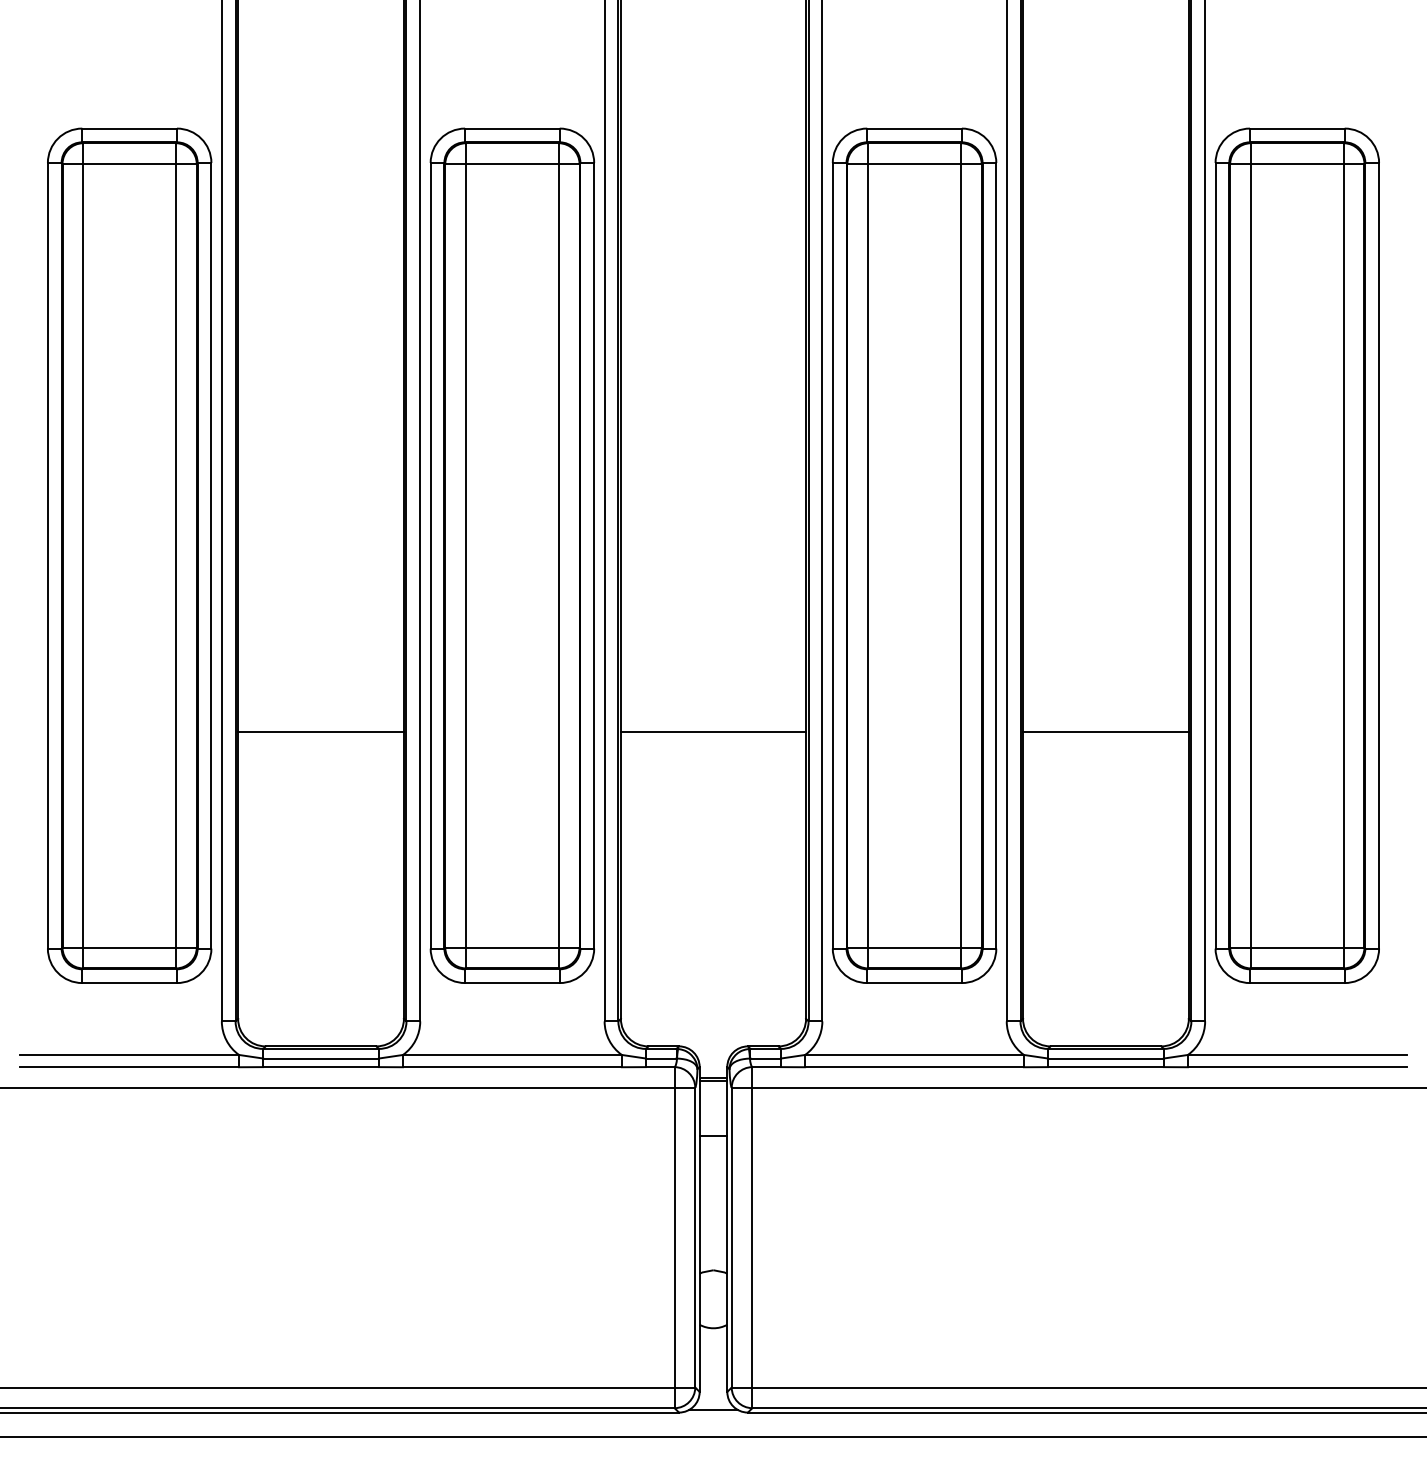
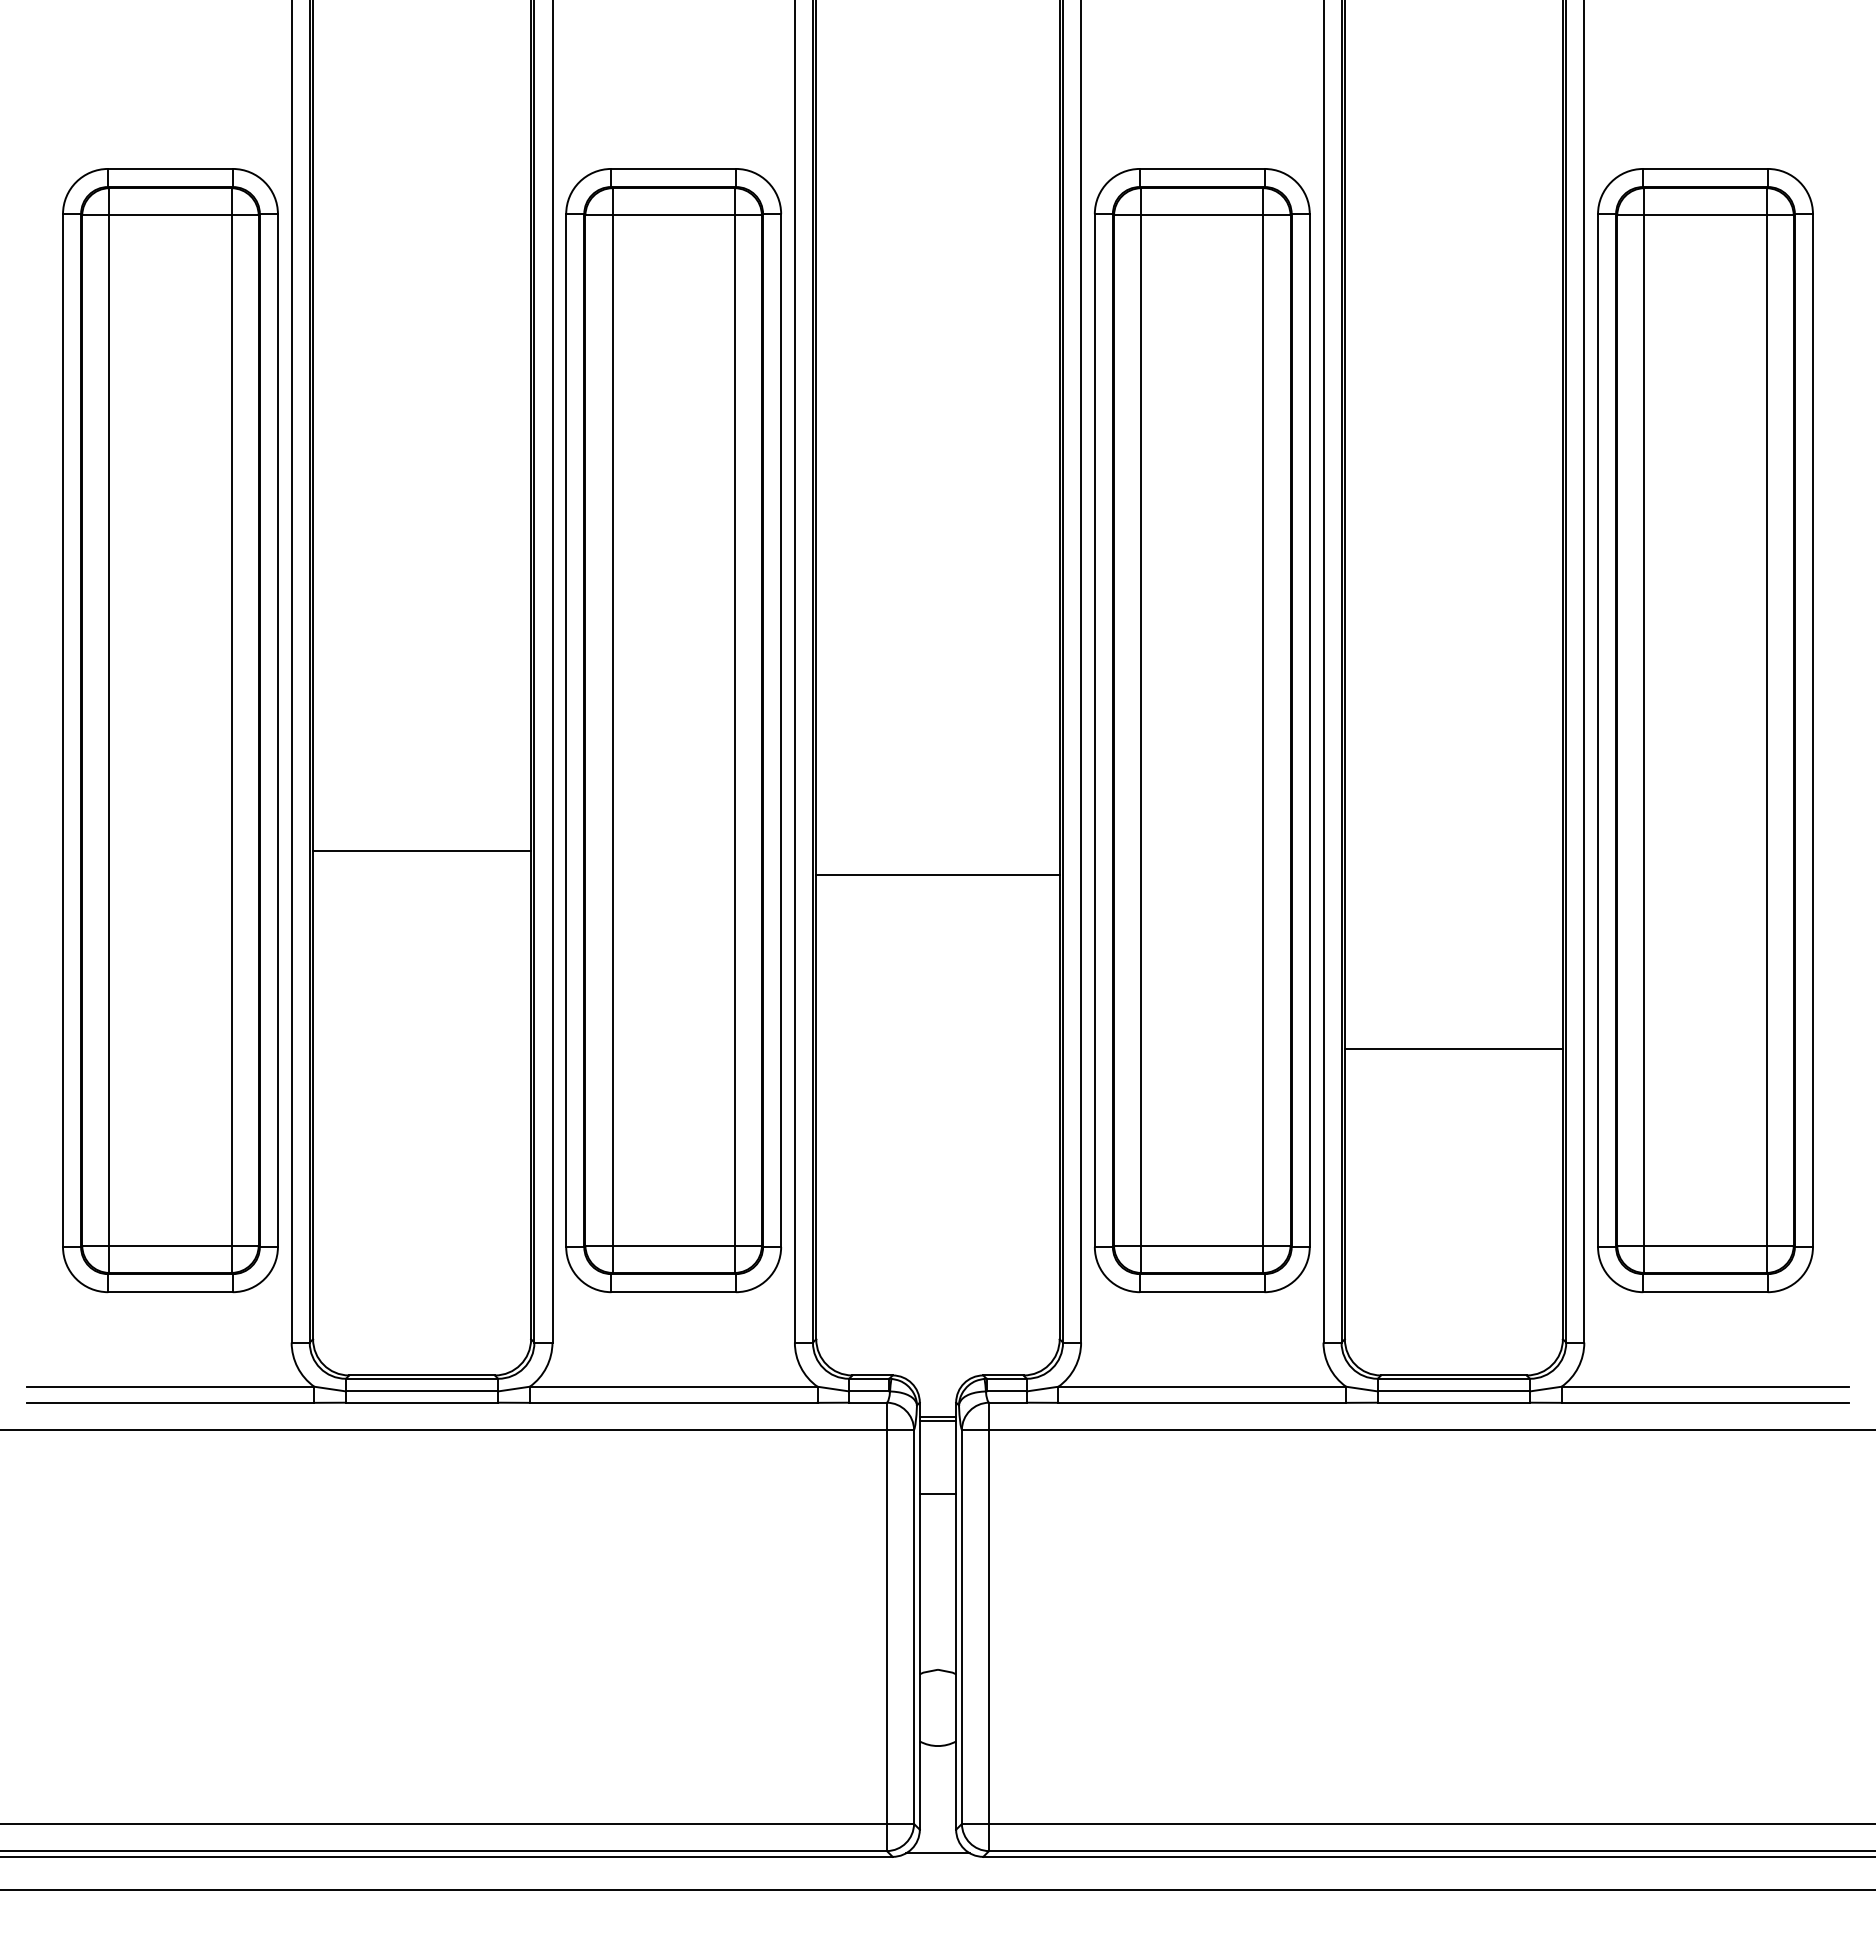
line: (321, 732) -> (422, 850), moved
line: (713, 732) -> (937, 874), moved
line: (1105, 732) -> (1453, 1048), moved

